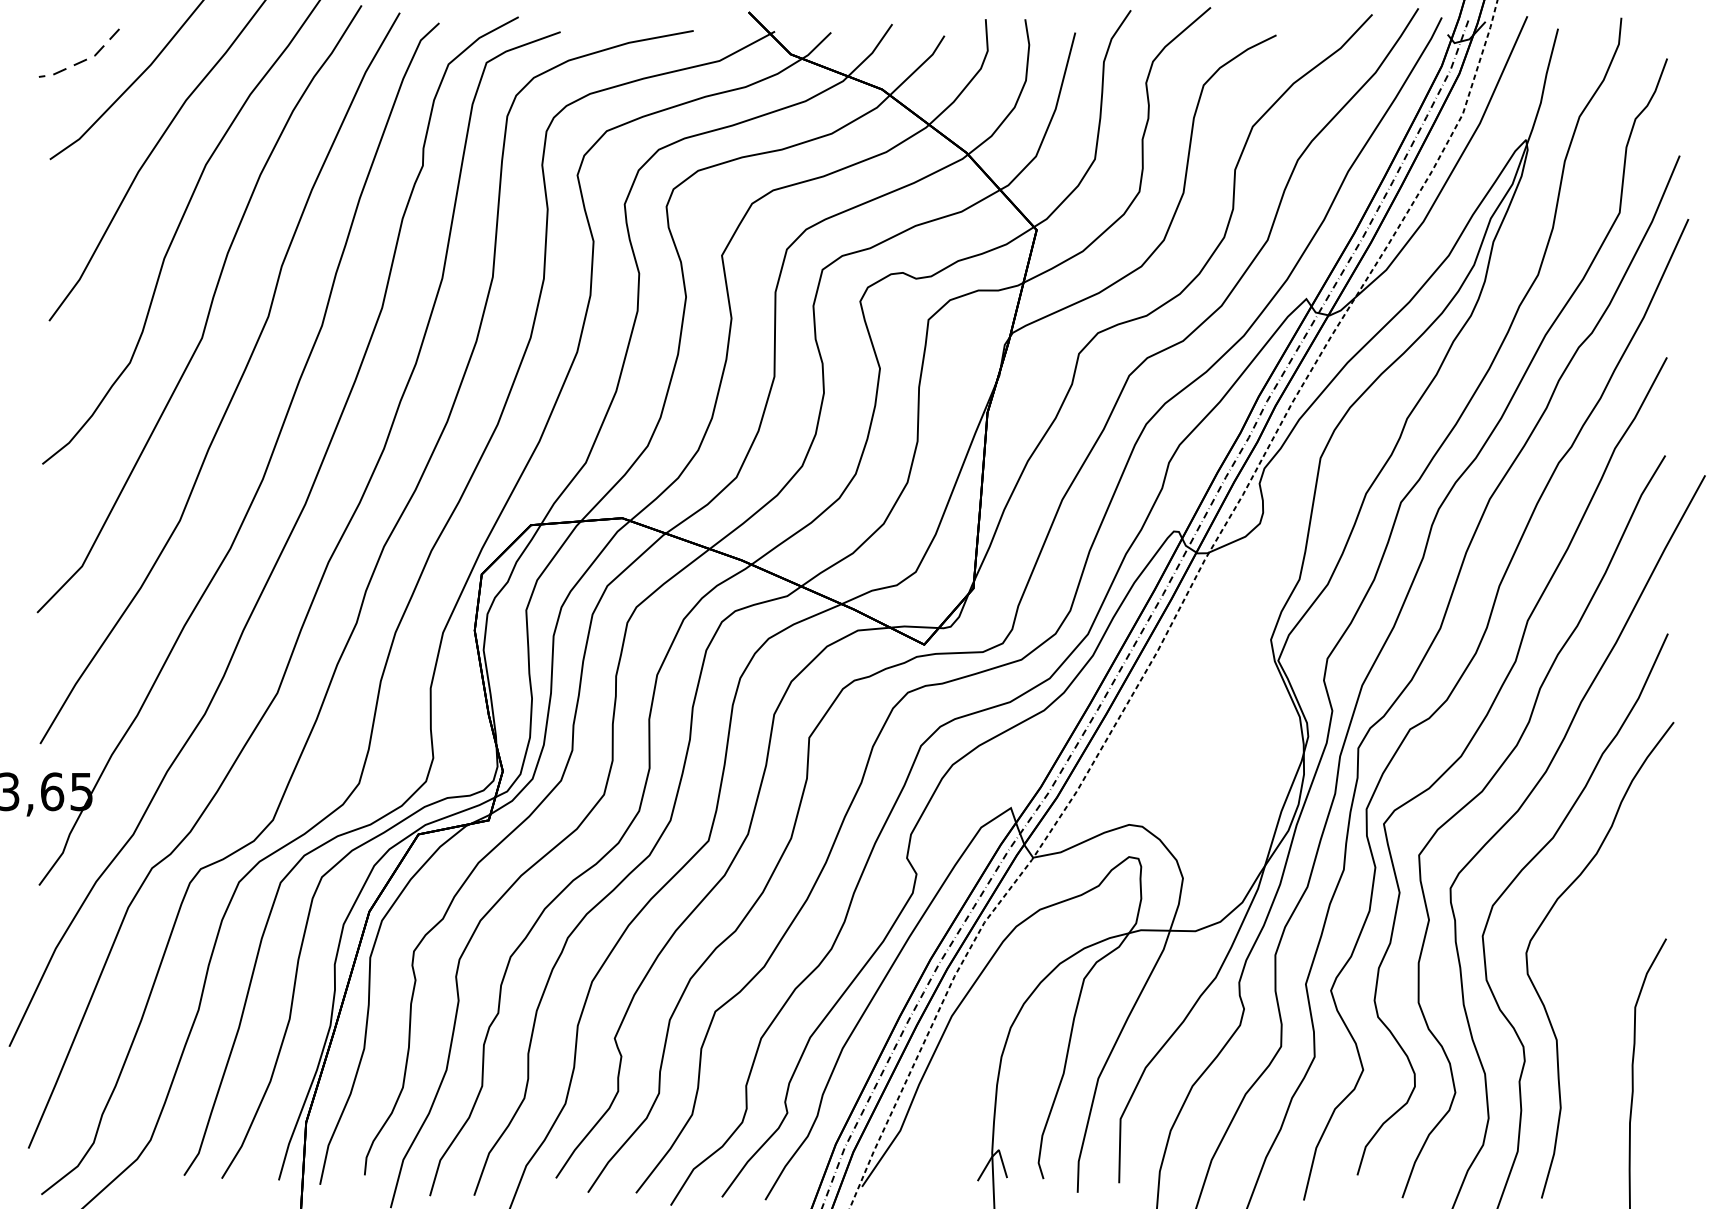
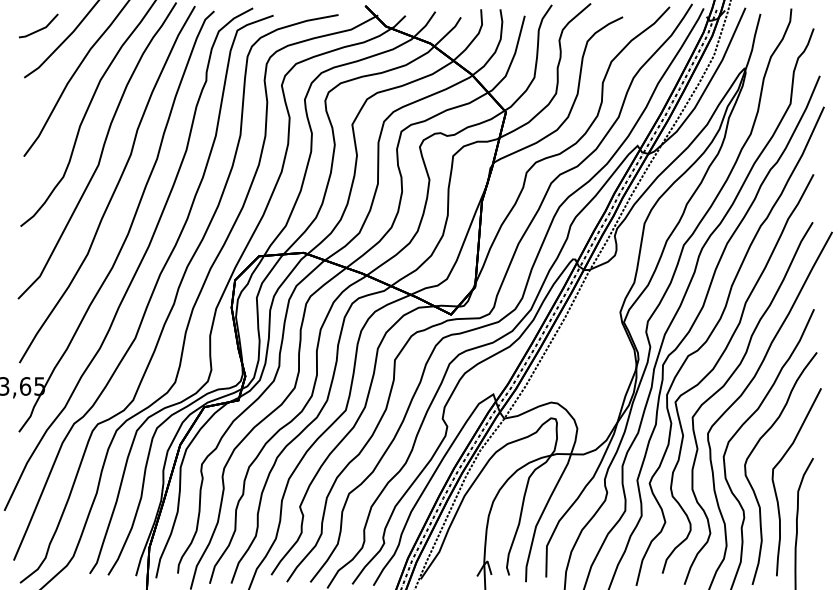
line: (83, 60) -> (40, 29), dashed -> solid
curve: (1588, 996) -> (775, 486), added

